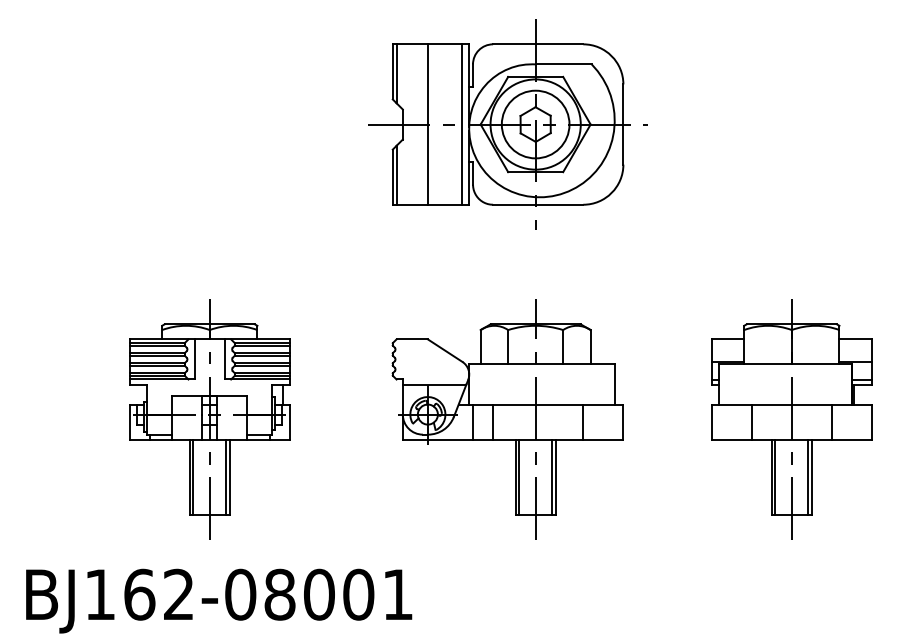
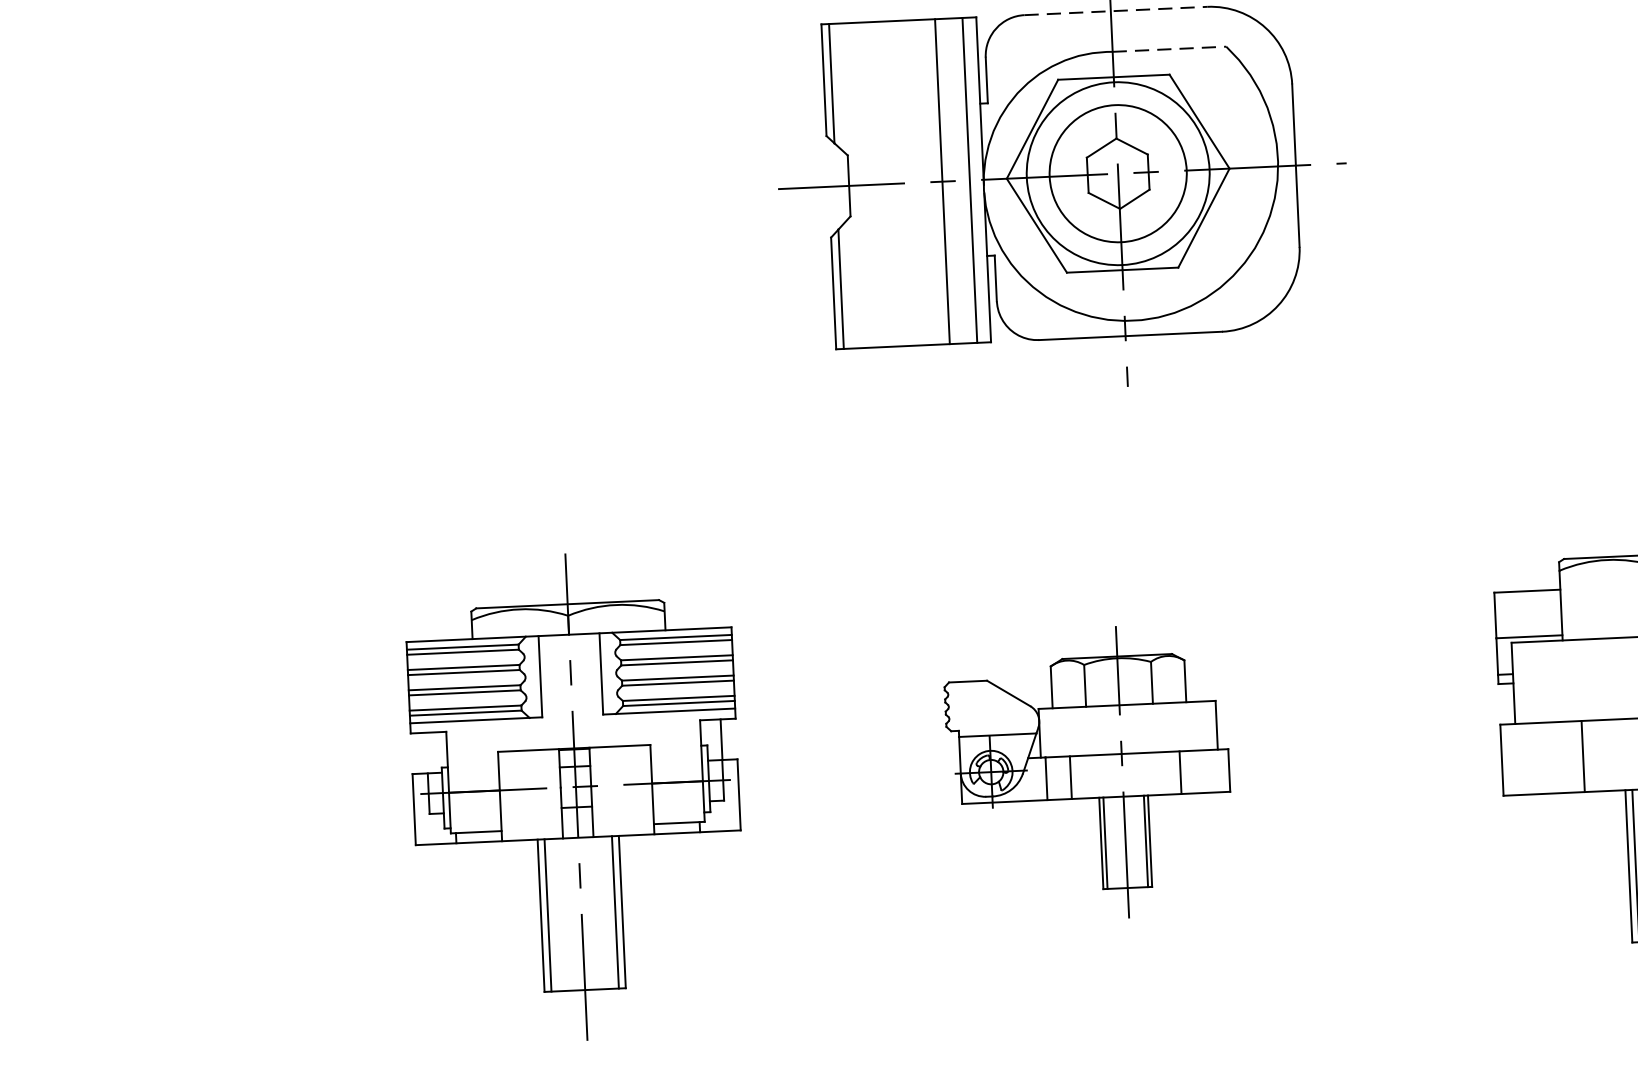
line: (538, 44) -> (1116, 11), solid -> dashed
line: (564, 64) -> (1171, 49), solid -> dashed
line: (427, 124) -> (941, 181), moved
part: (209, 419) -> (575, 796), moved
part: (507, 419) -> (1088, 773), size x0.6

